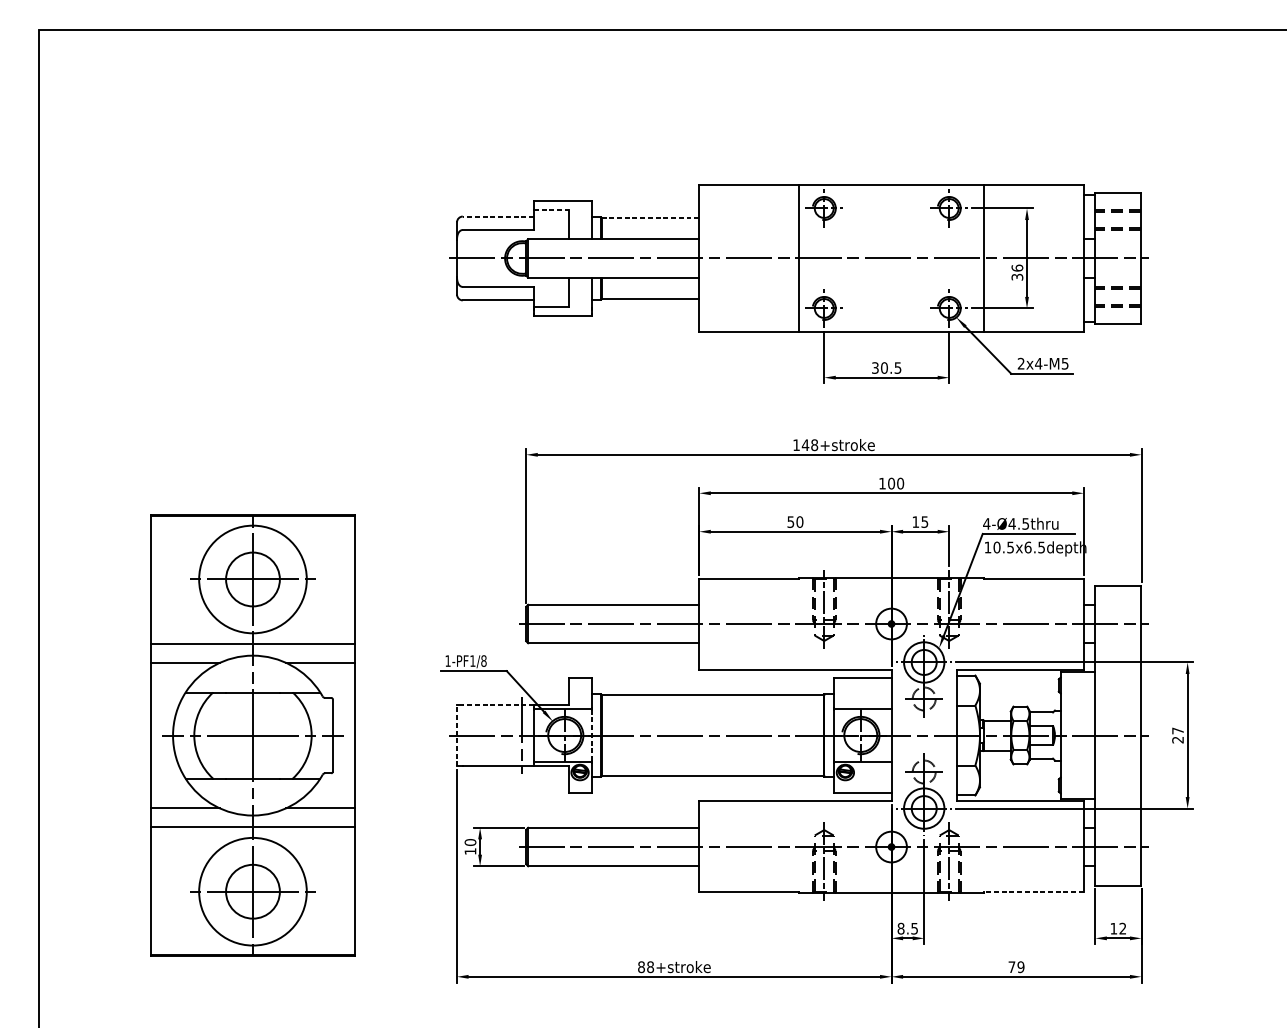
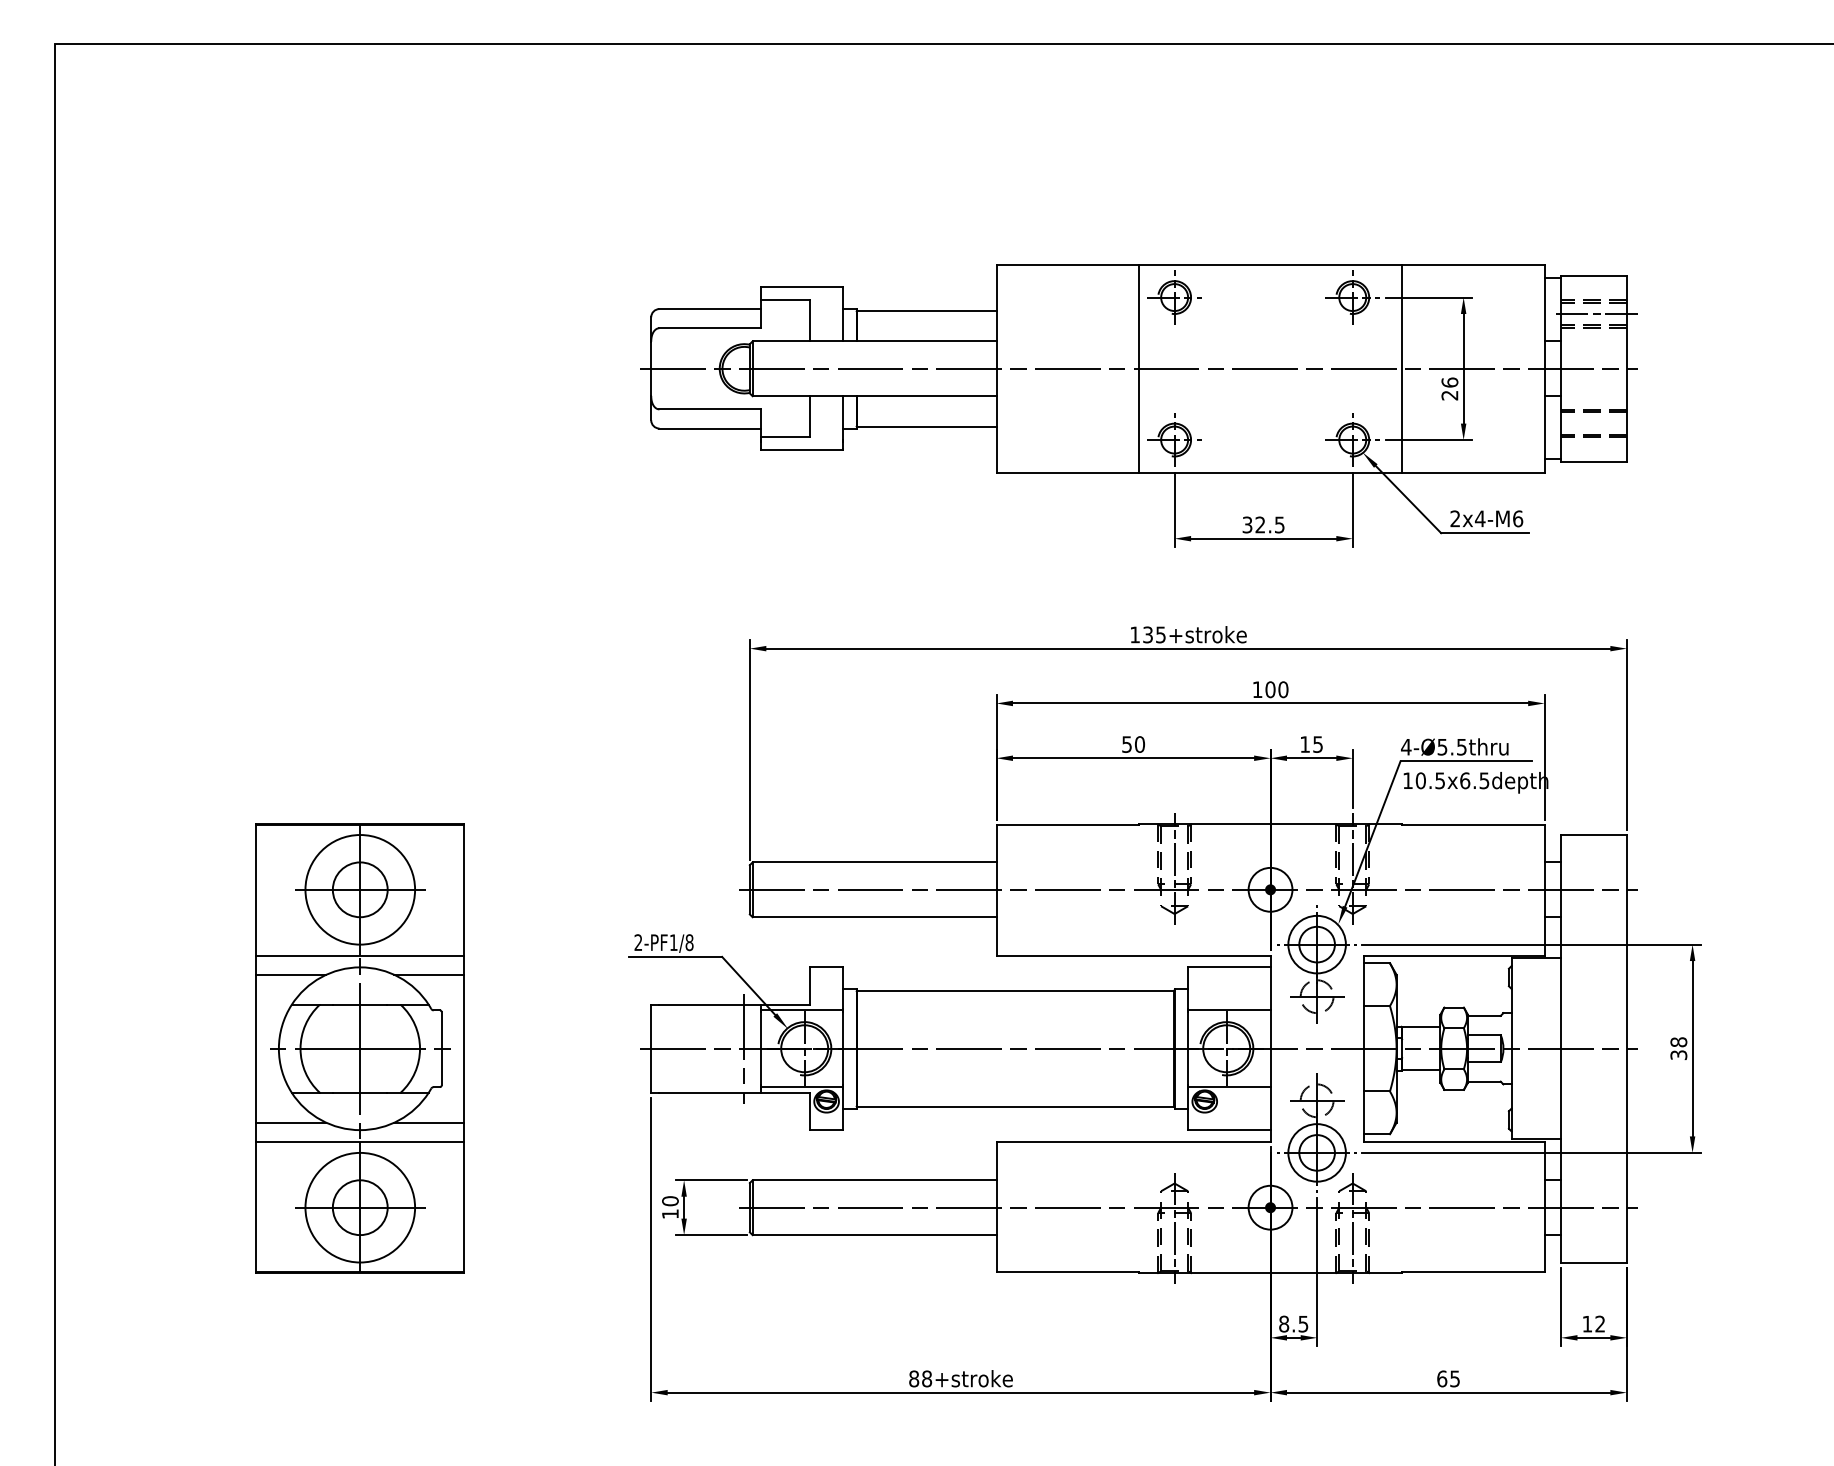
line: (551, 210) -> (785, 300), dashed -> solid
line: (498, 216) -> (710, 309), dashed -> solid
line: (650, 217) -> (926, 310), dashed -> solid
line: (1120, 220) -> (1596, 314), added
text: (1017, 277) -> (1450, 395), 36 -> 26
text: (1065, 363) -> (1518, 518), 2x4-M5 -> 2x4-M6
text: (884, 367) -> (1260, 524), 30.5 -> 32.5
text: (809, 444) -> (1153, 634), 148+stroke -> 135+stroke
text: (1012, 524) -> (1442, 747), 4-Ø4.5thru -> 4-Ø5.5thru
text: (448, 660) -> (638, 942), 1-PF1/8 -> 2-PF1/8
line: (498, 704) -> (710, 1004), dashed -> solid
part: (252, 735) -> (359, 1048), size x0.71
line: (457, 735) -> (651, 1048), dashed -> solid
line: (591, 735) -> (843, 1048), dashed -> solid
text: (1177, 735) -> (1678, 1048), 27 -> 38
line: (1033, 892) -> (1472, 1272), dashed -> solid
text: (1016, 966) -> (1448, 1378), 79 -> 65

